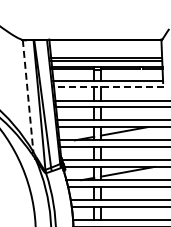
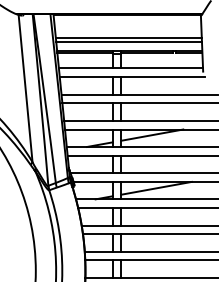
line: (108, 87) -> (131, 77), dashed -> solid
line: (28, 96) -> (26, 89), dashed -> solid

